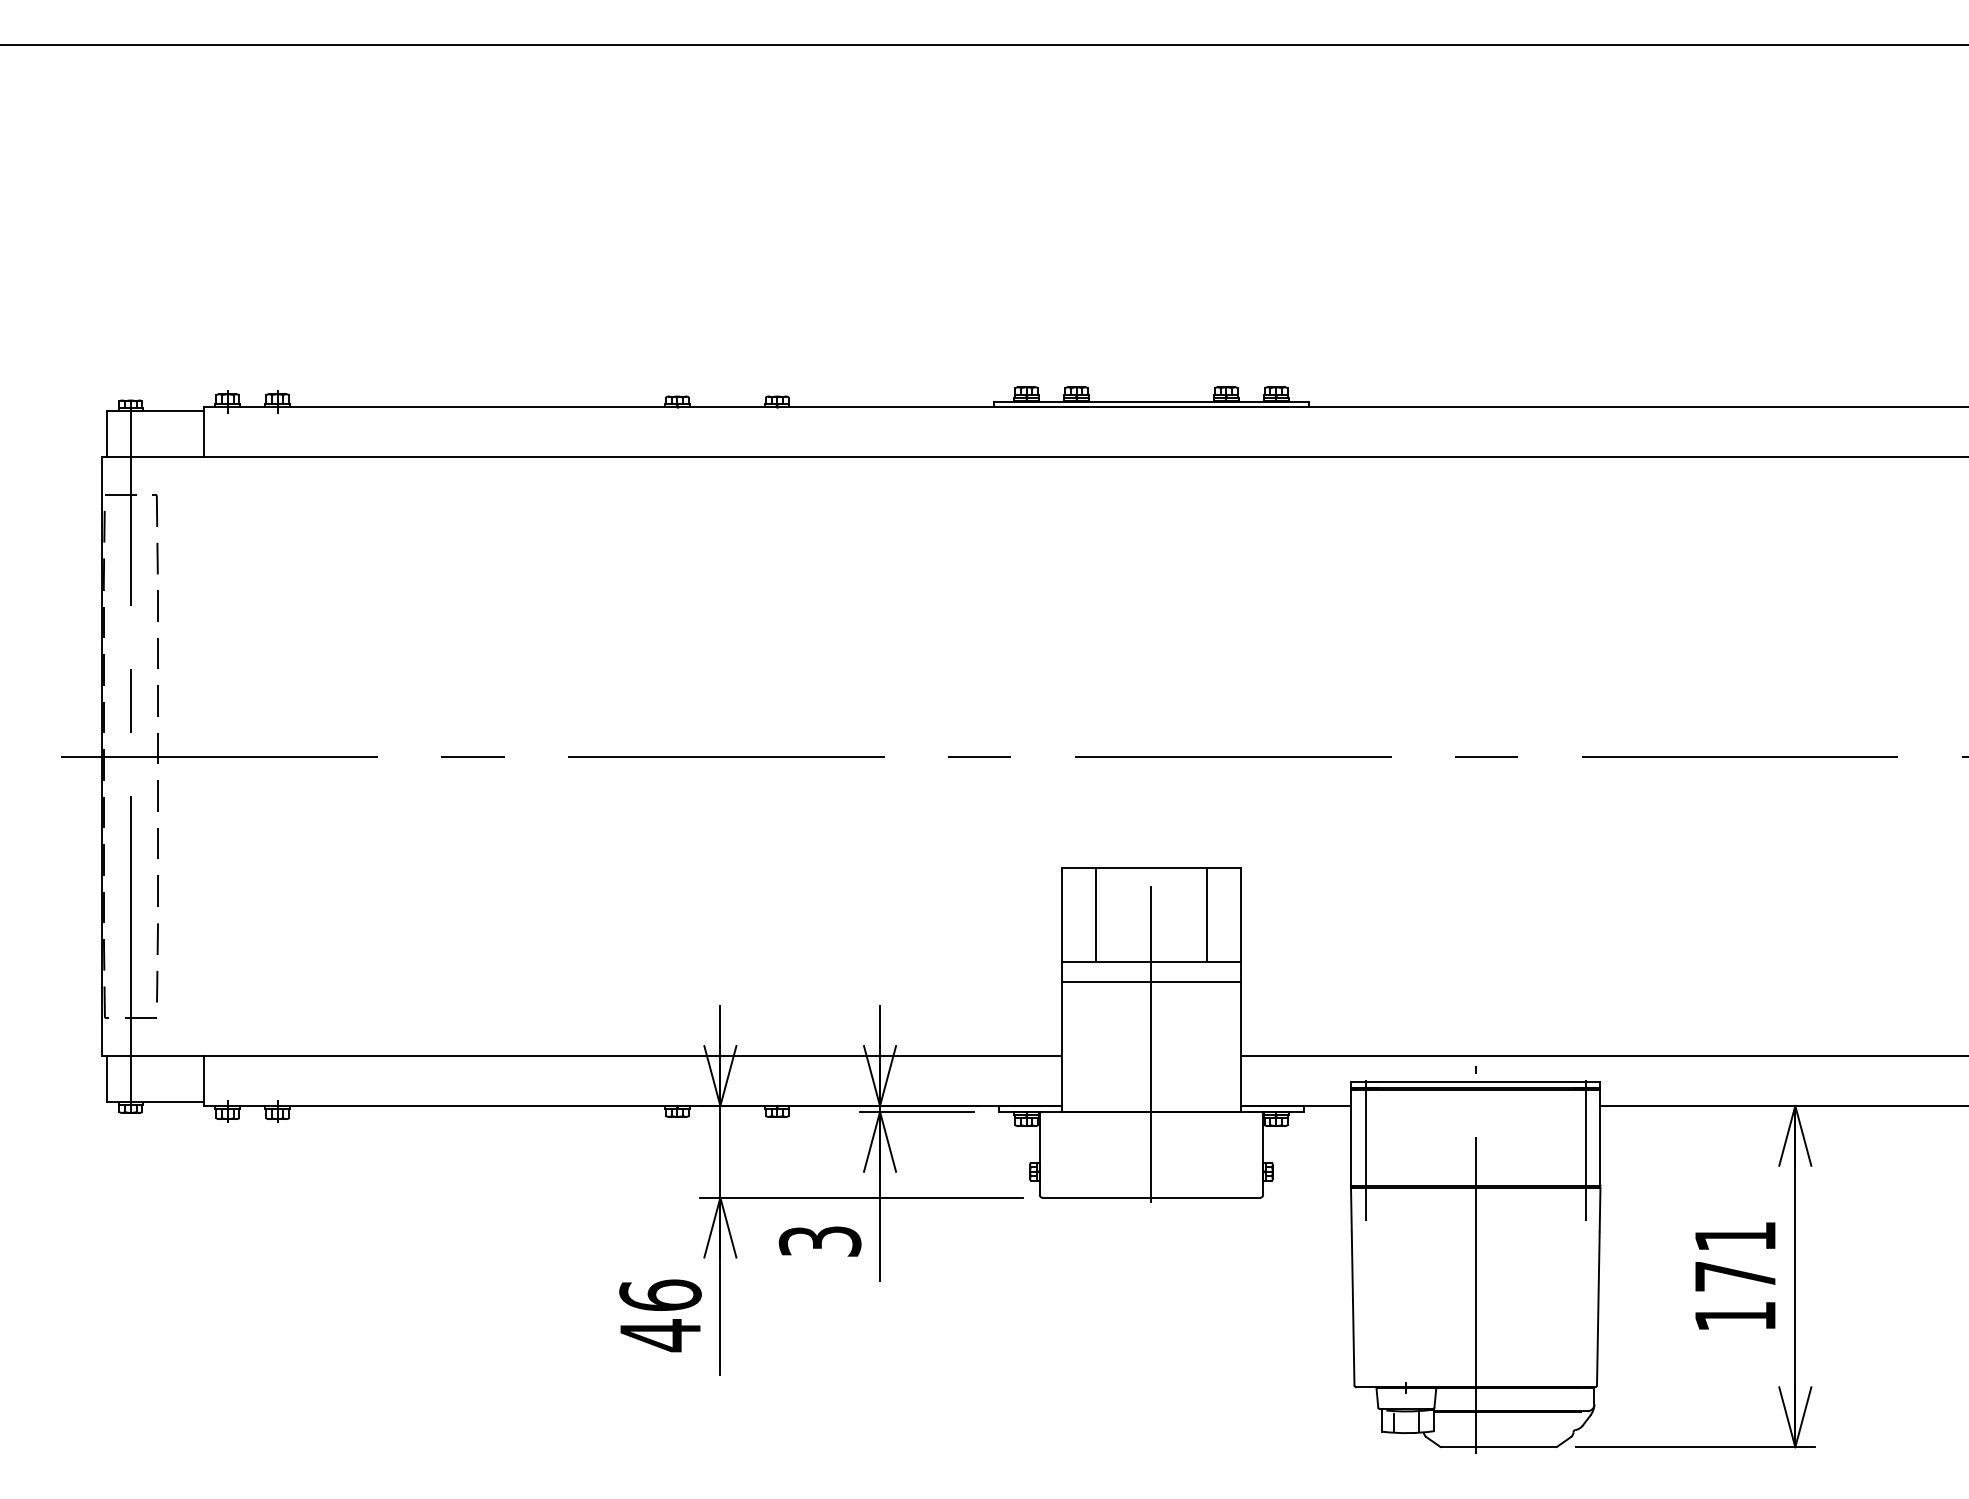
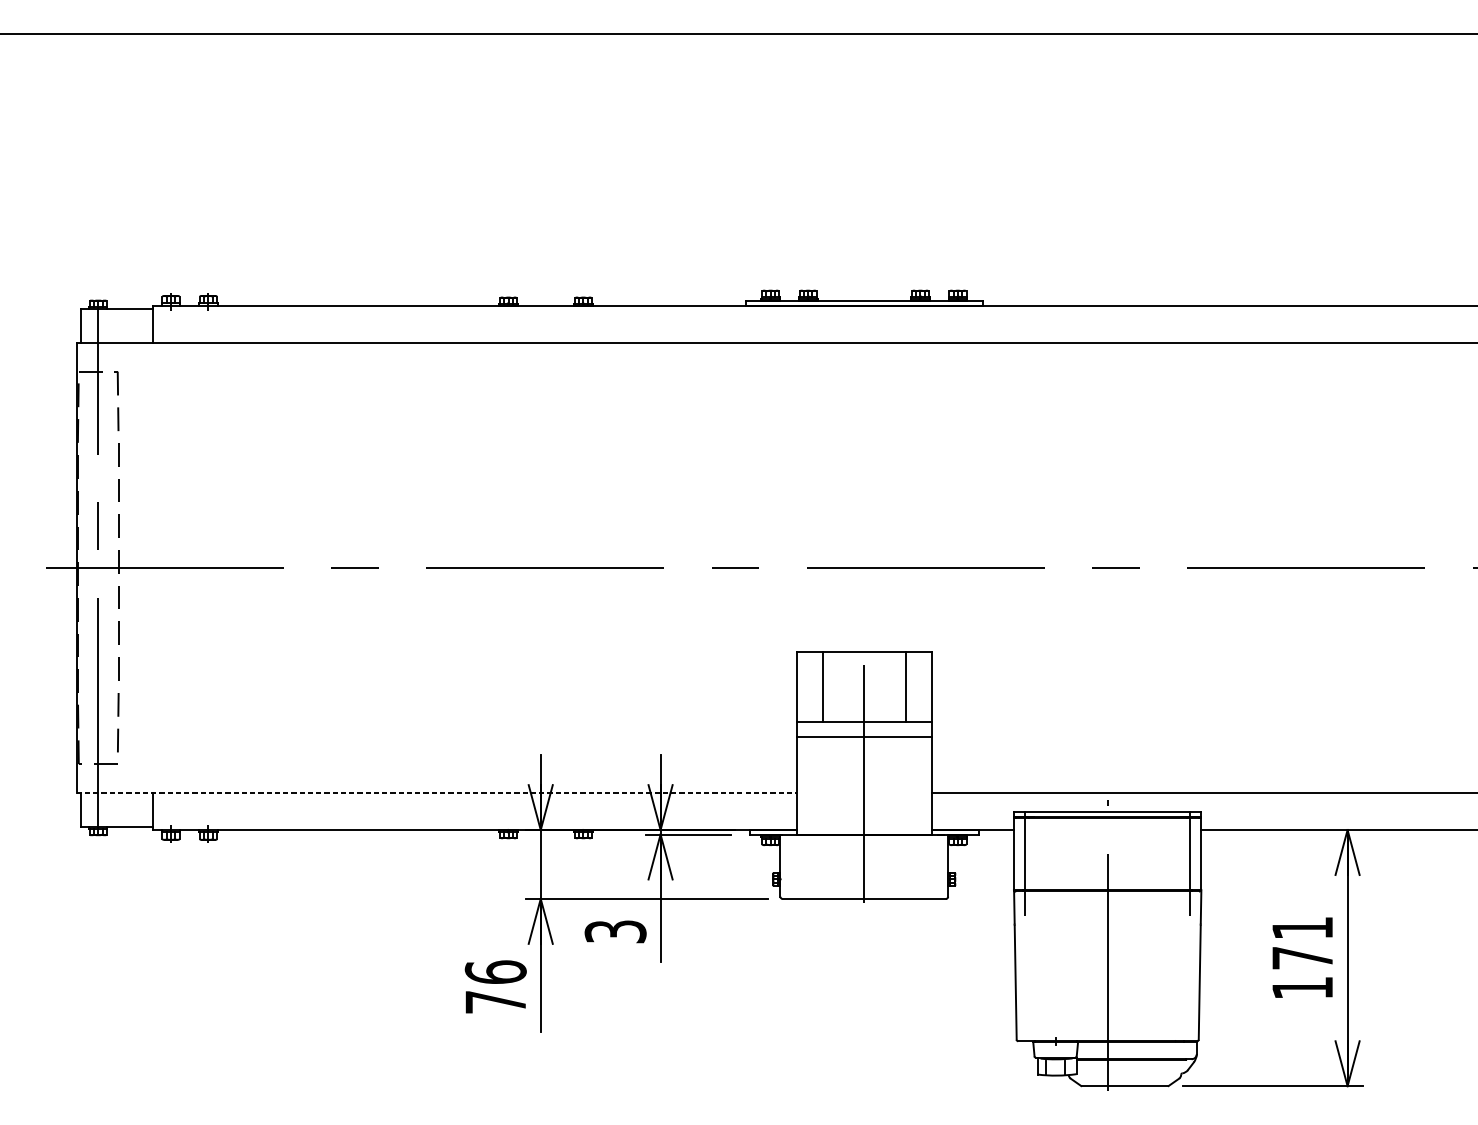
line: (581, 1056) -> (436, 792), solid -> dashed
text: (660, 1335) -> (495, 1002), 46 -> 76

